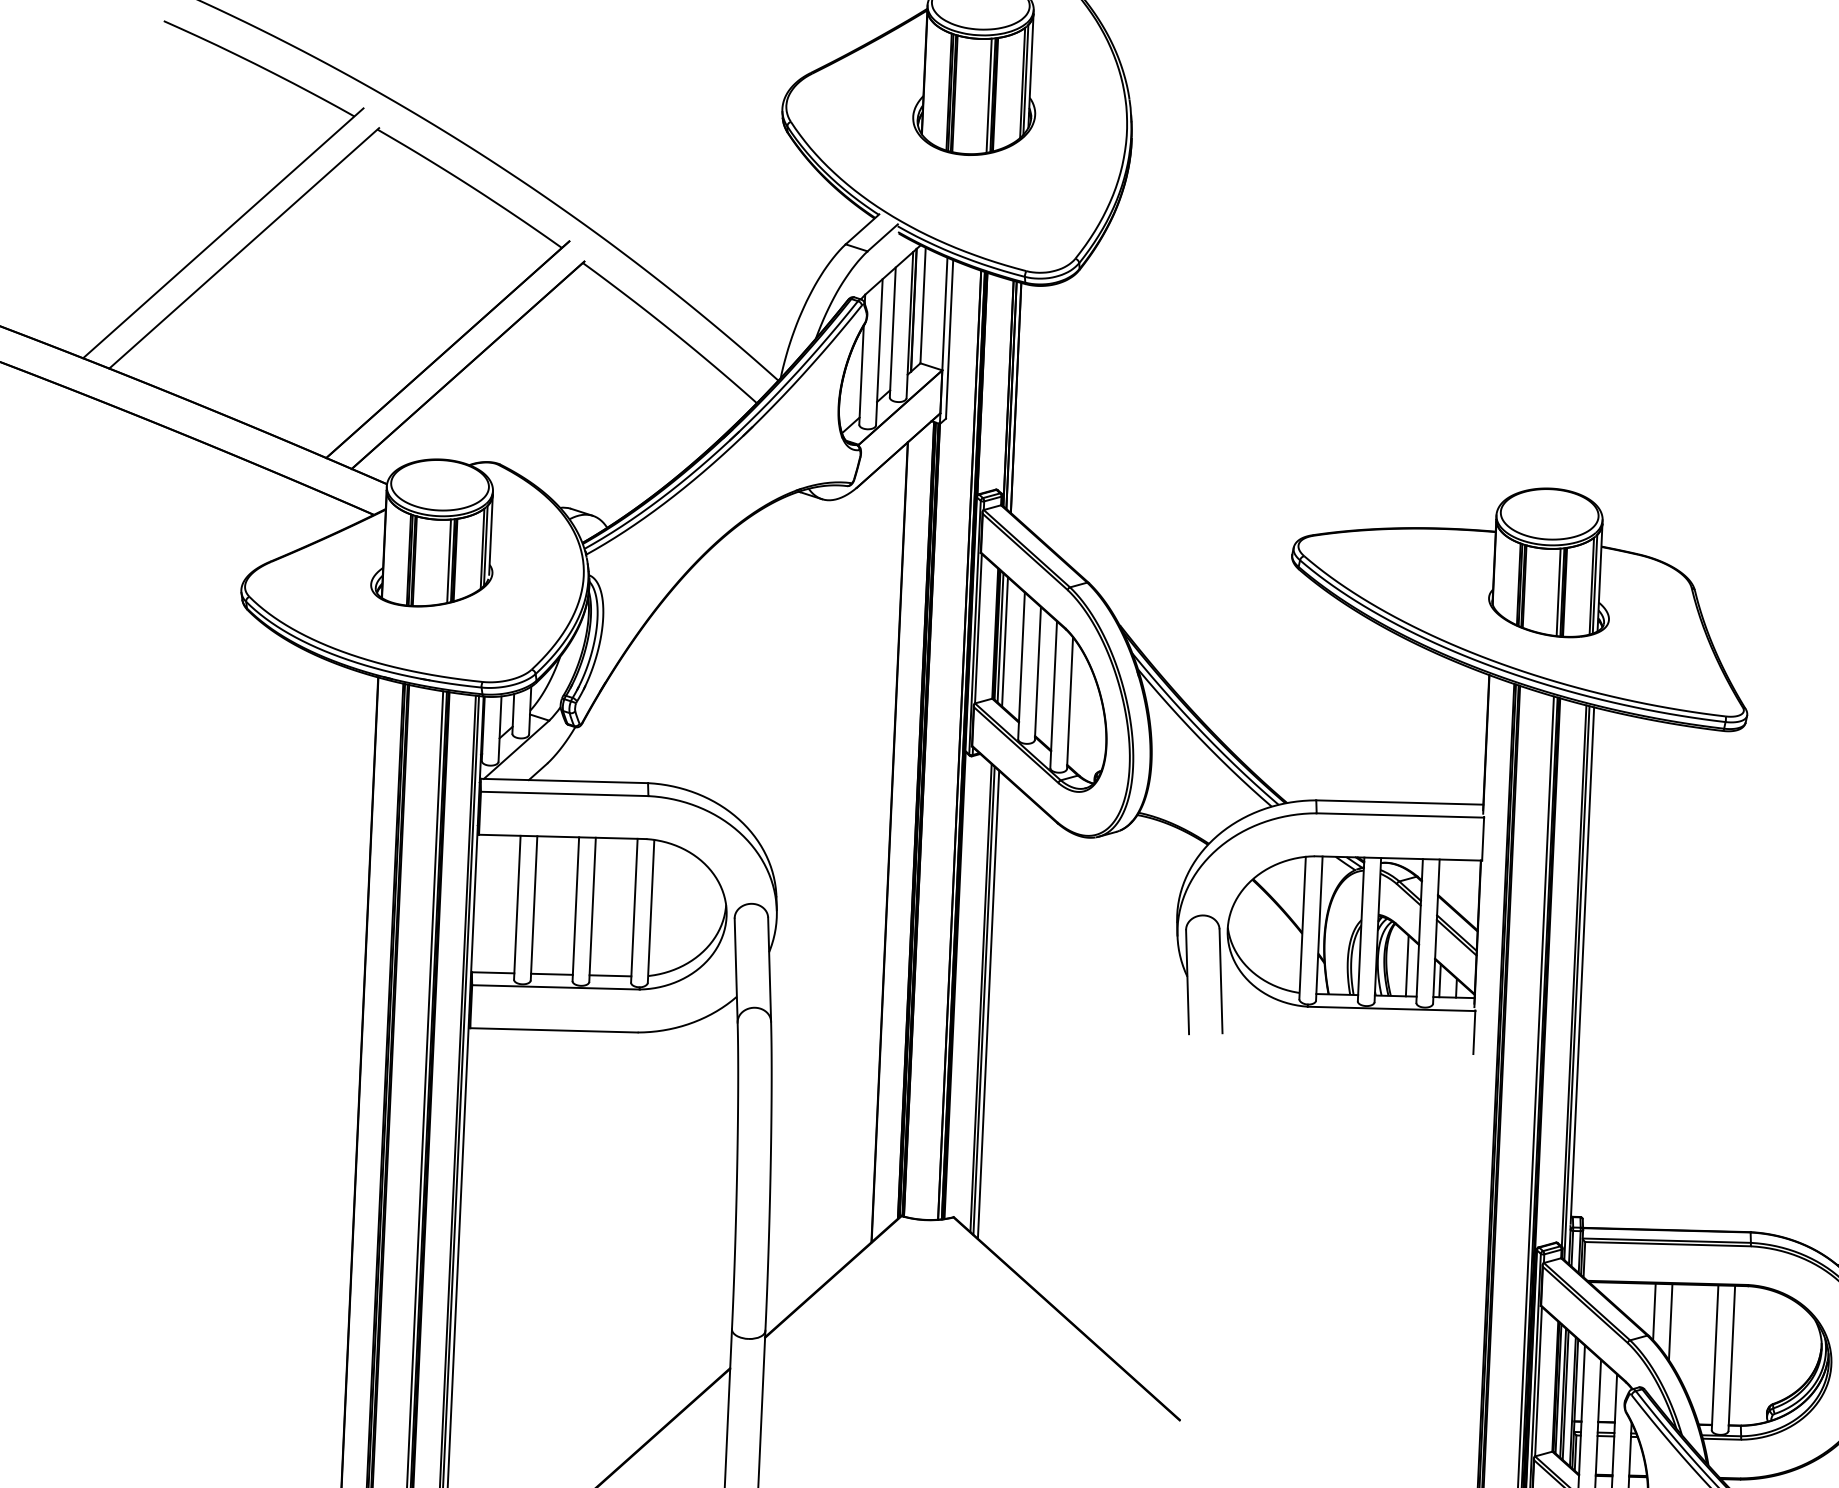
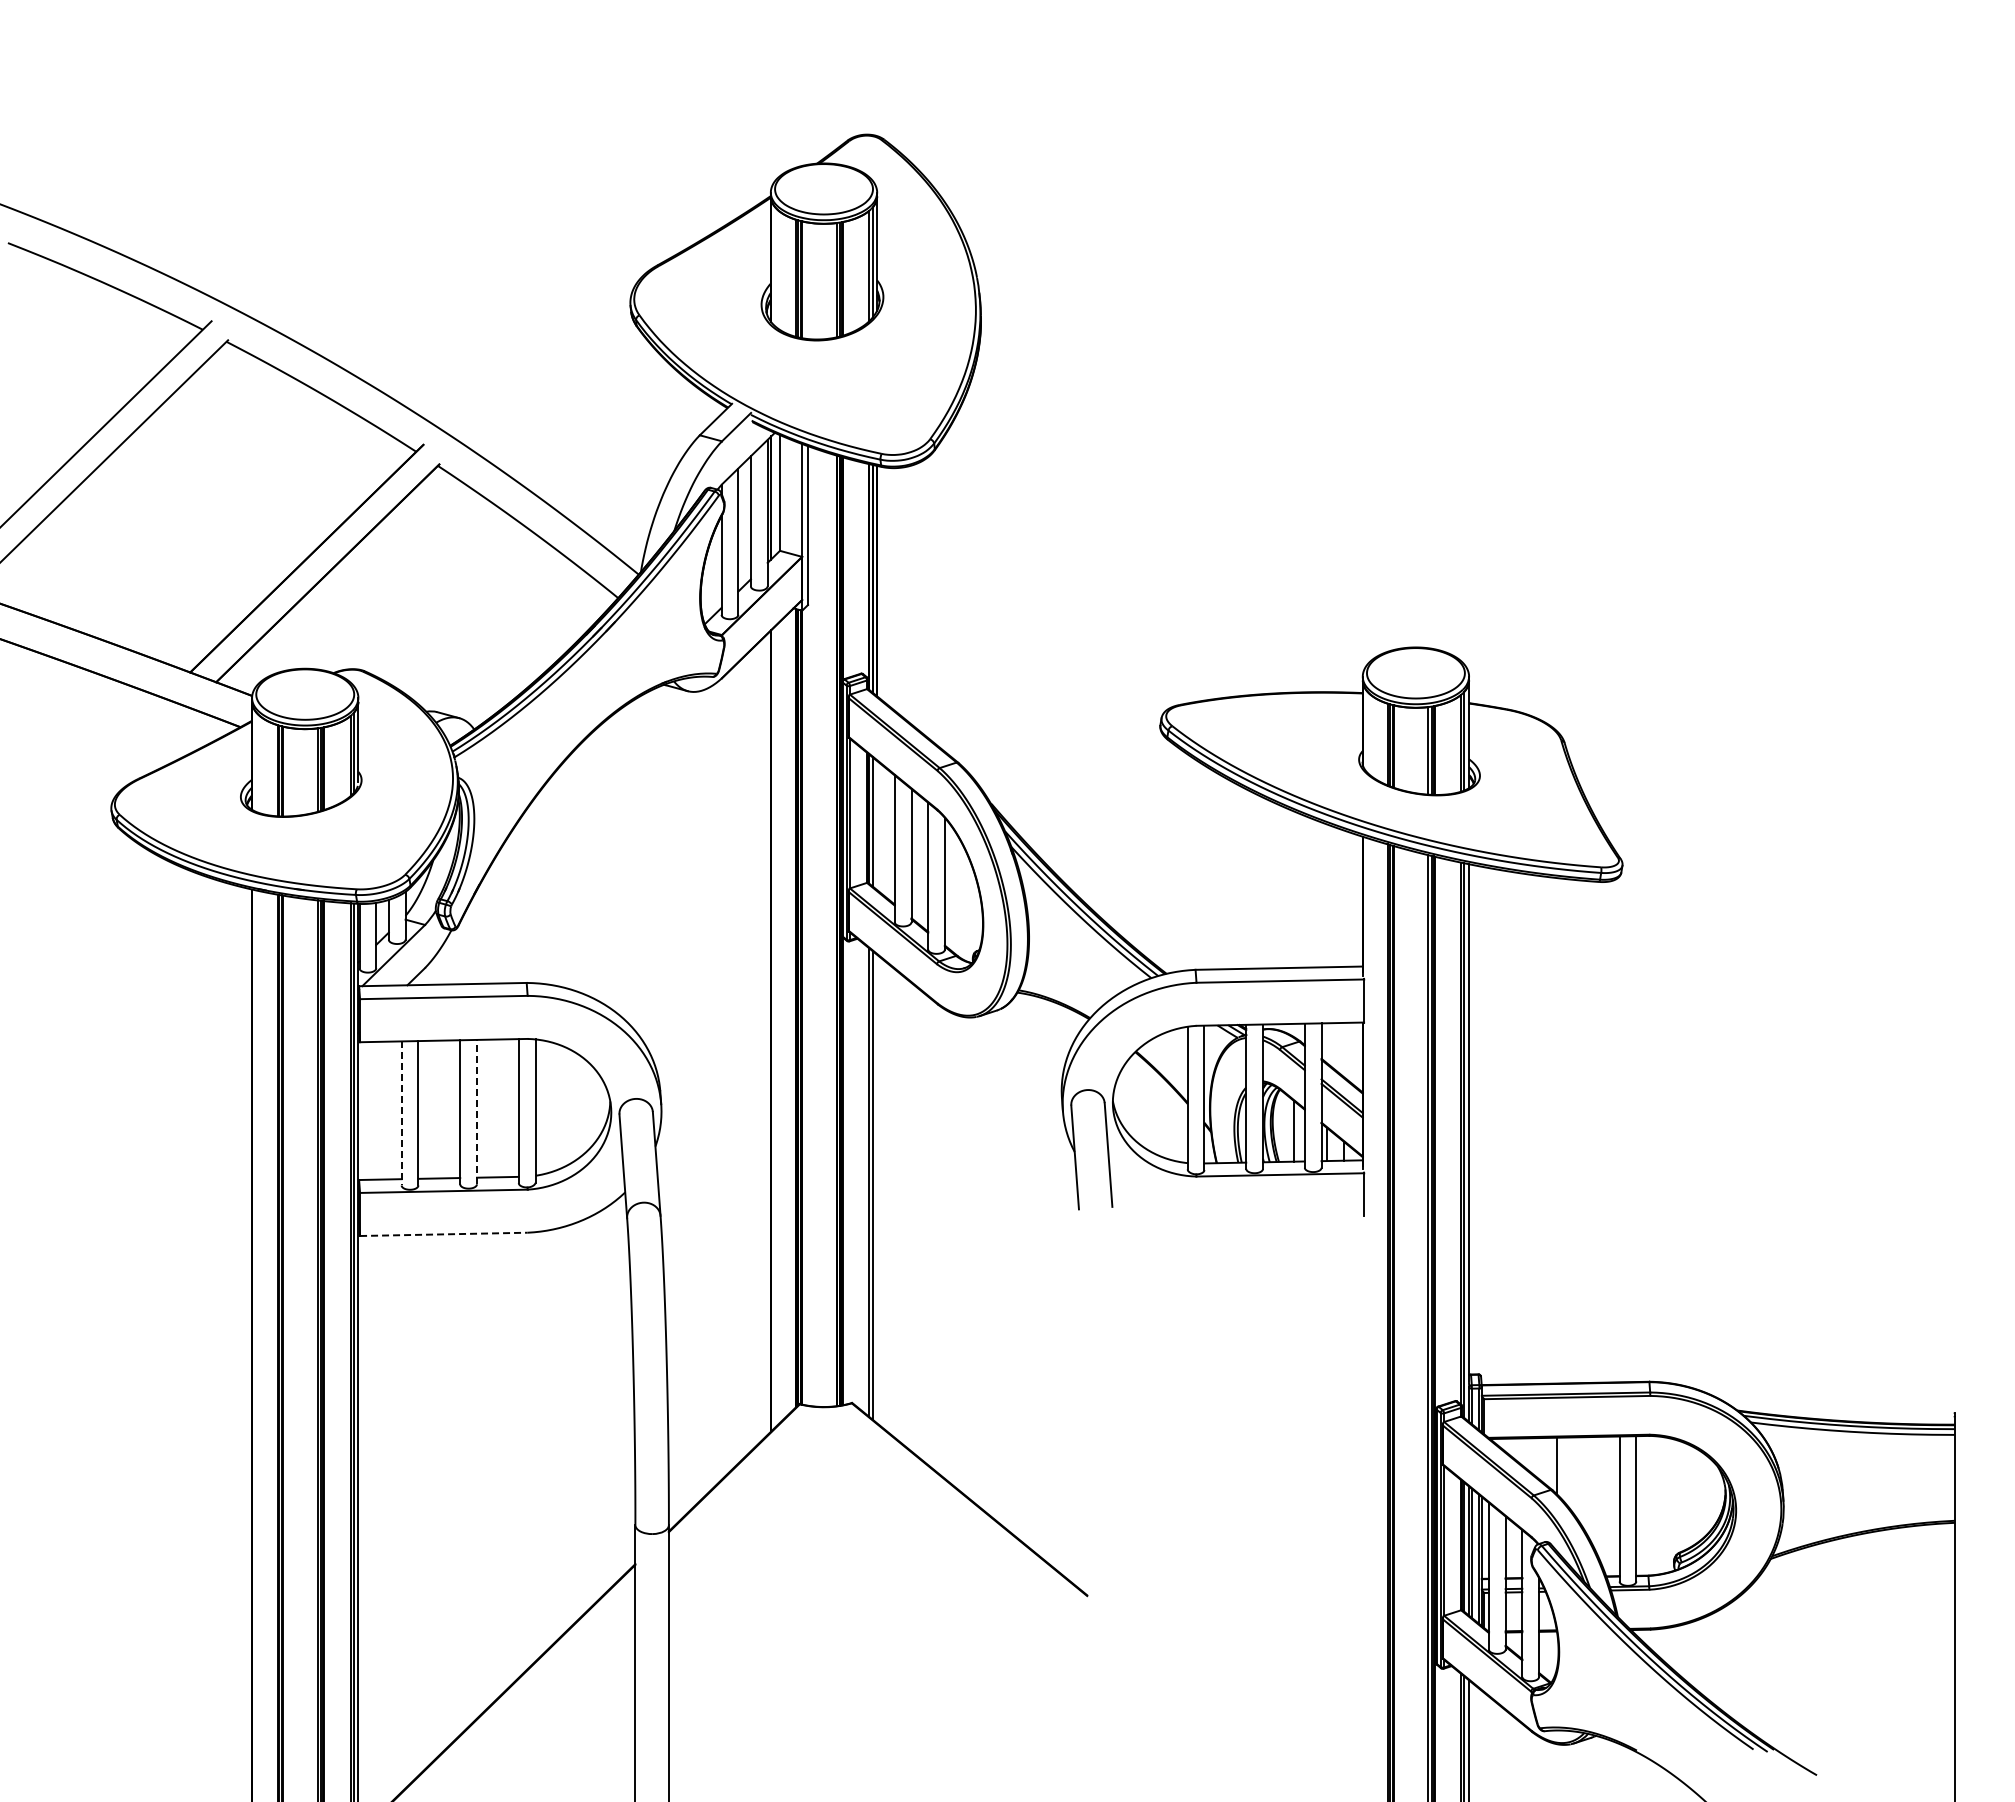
line: (1005, 641) -> (877, 825), removed
line: (517, 907) -> (401, 1113), solid -> dashed
line: (592, 909) -> (476, 1111), solid -> dashed
line: (988, 1004) -> (877, 1188), removed
line: (553, 1030) -> (443, 1234), solid -> dashed
line: (1670, 1322) -> (1573, 1475), removed

